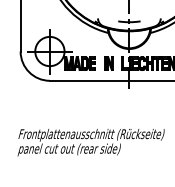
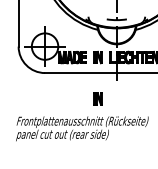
part: (108, 109) -> (97, 98), added

